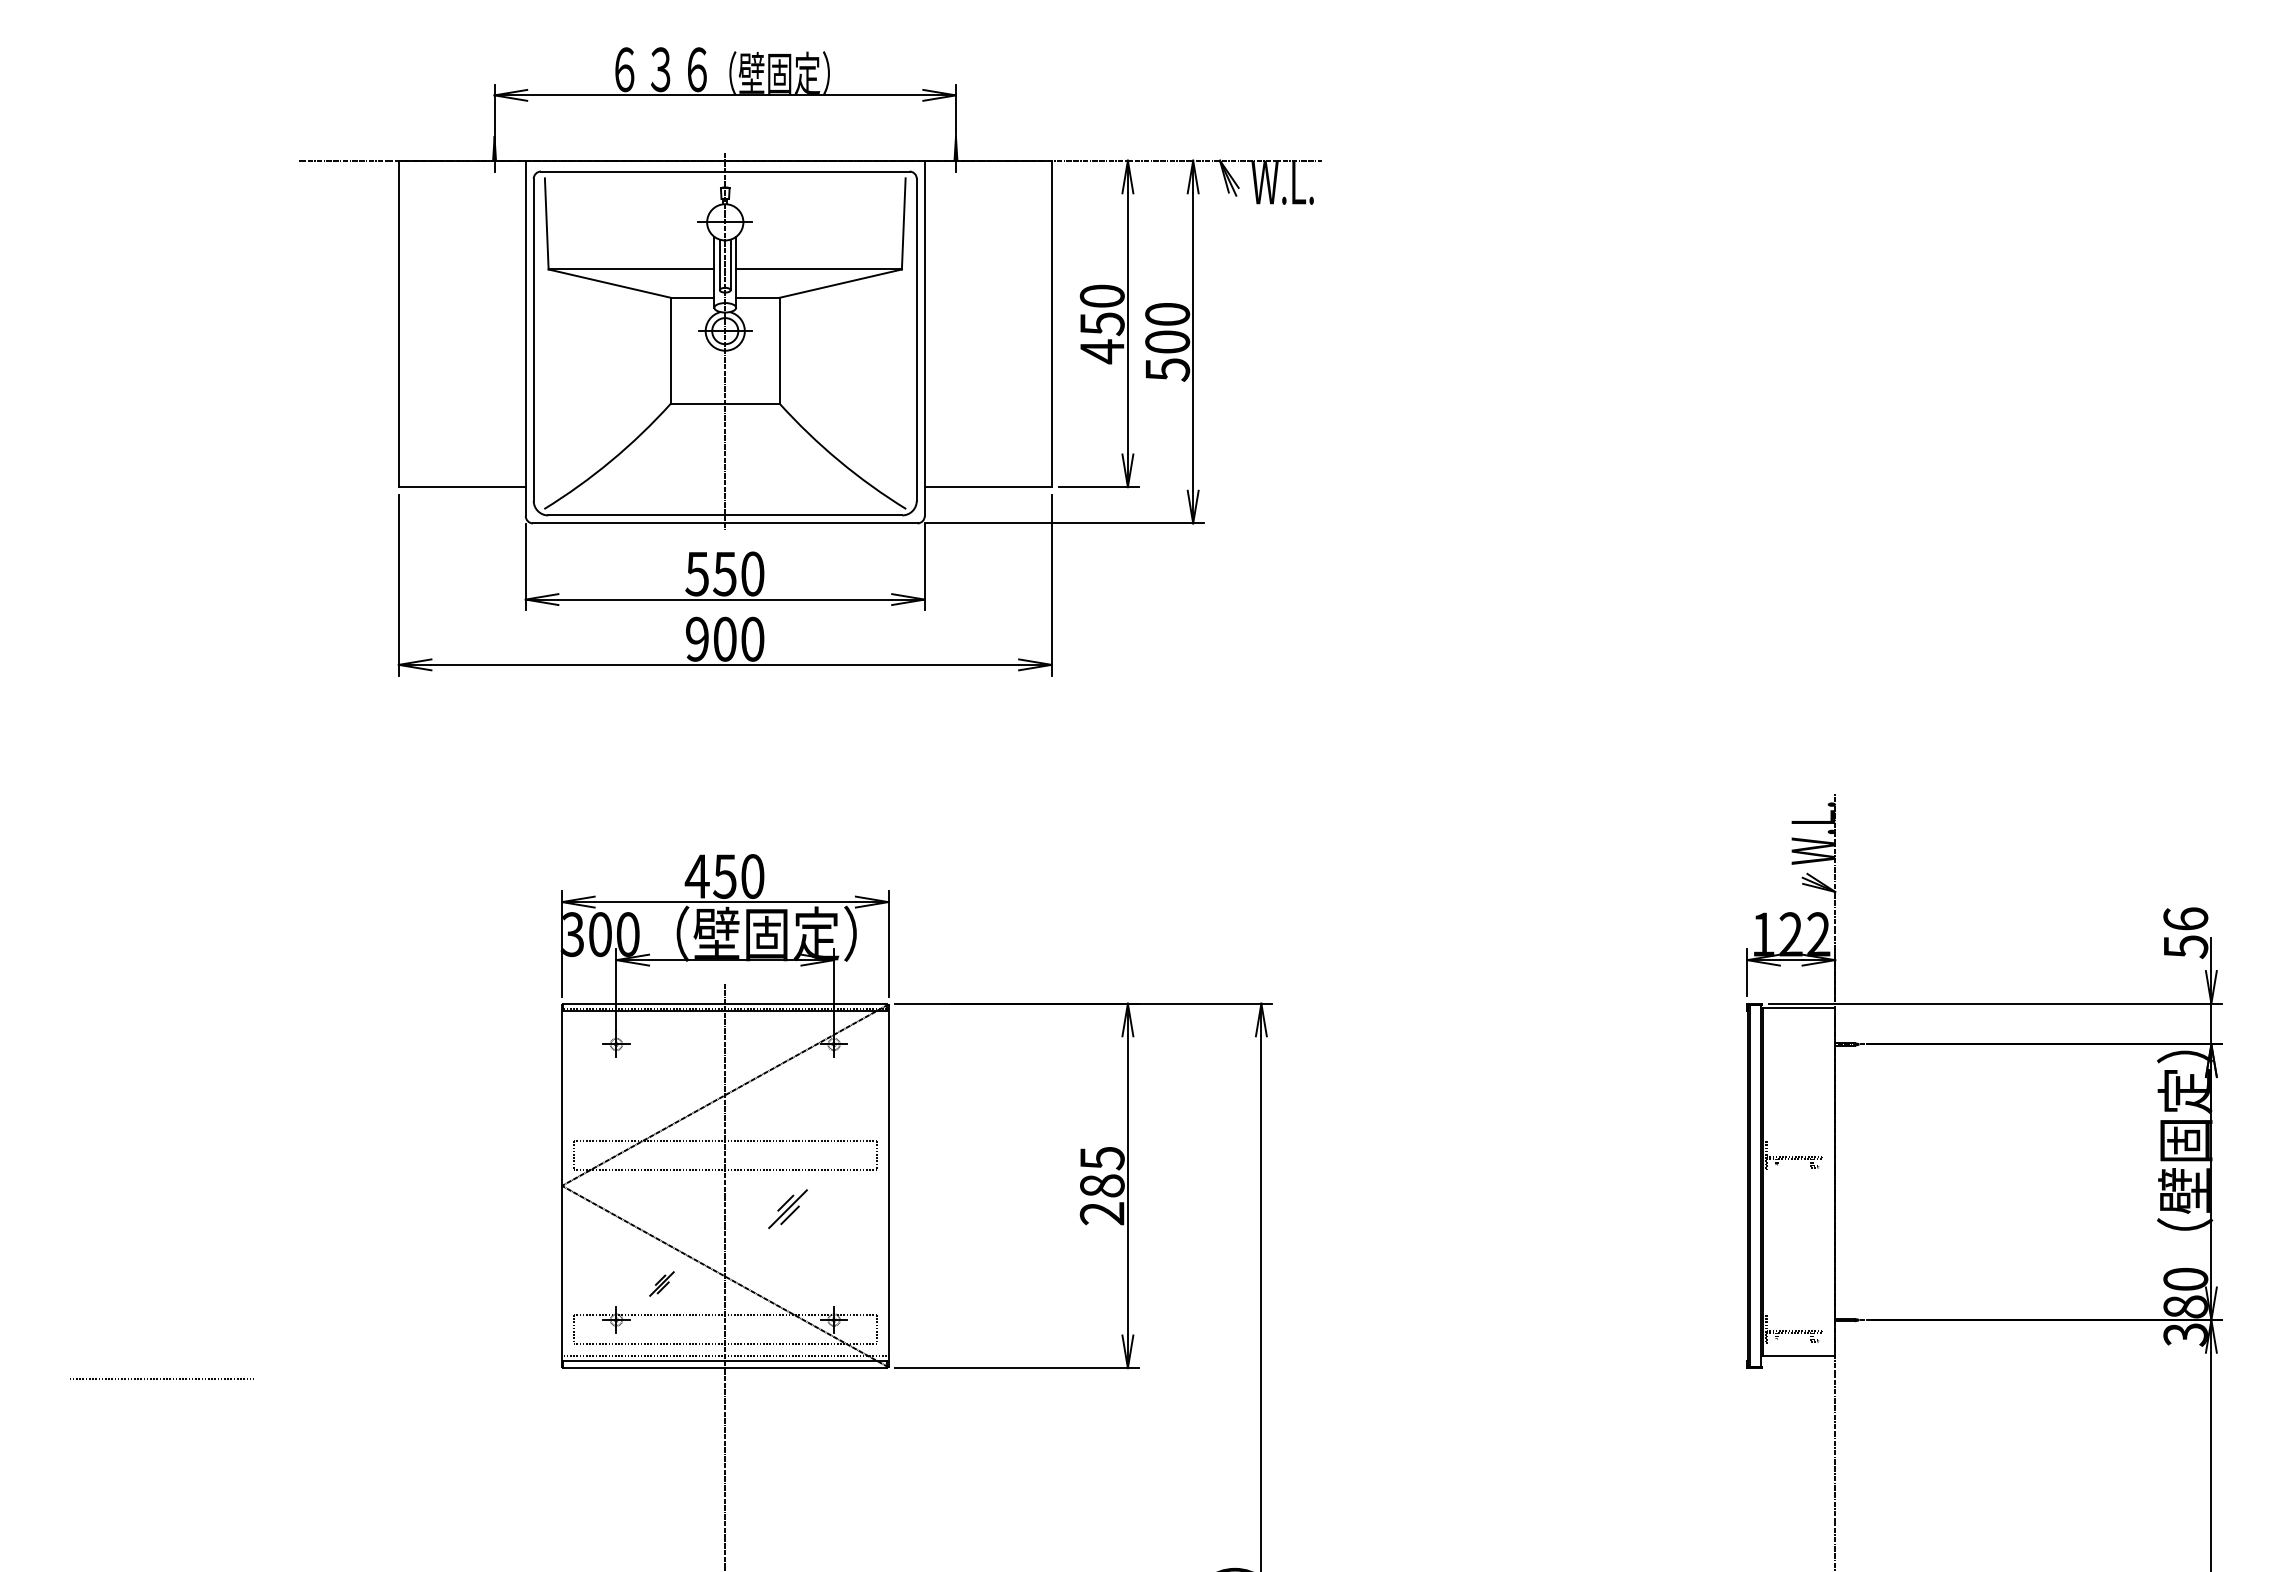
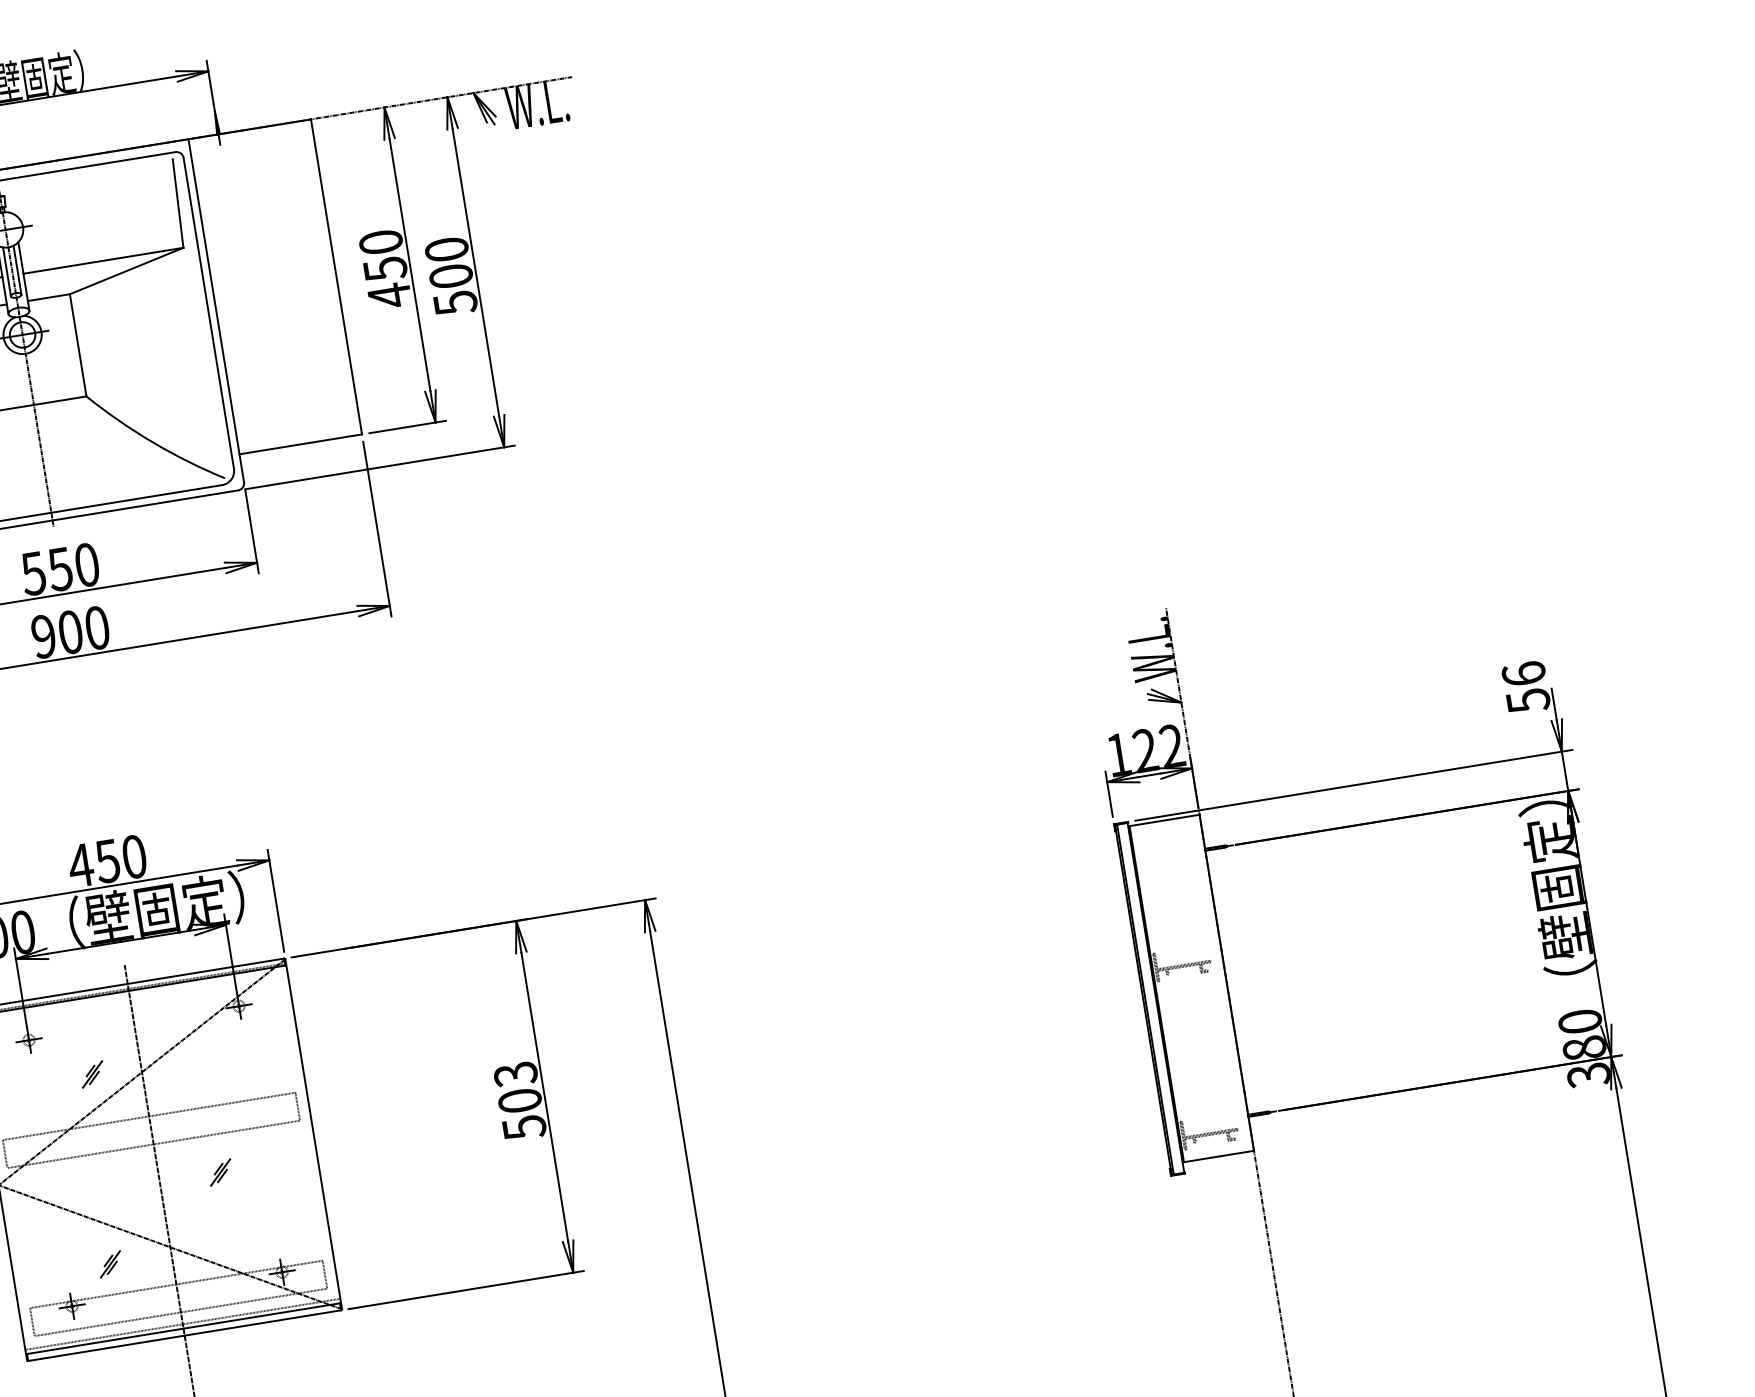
part: (674, 1089) -> (92, 1074), added
text: (1101, 1186) -> (519, 1101), 285 -> 503
part: (788, 1209) -> (220, 1172), size x0.62

